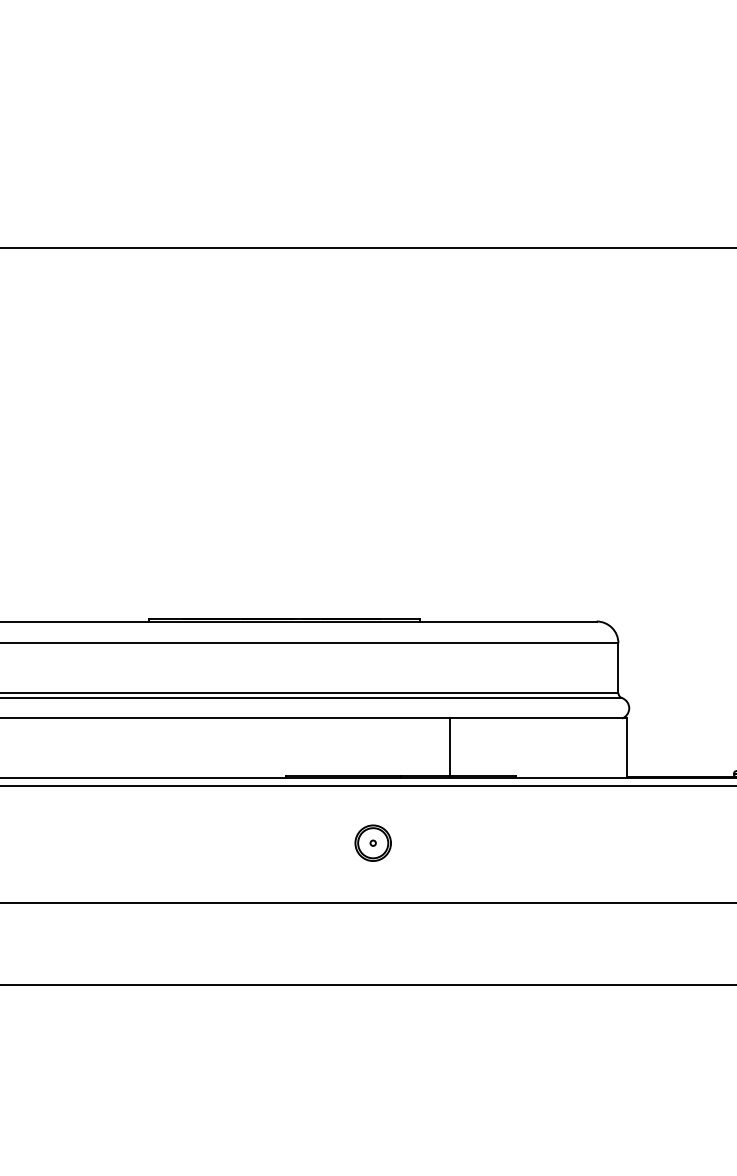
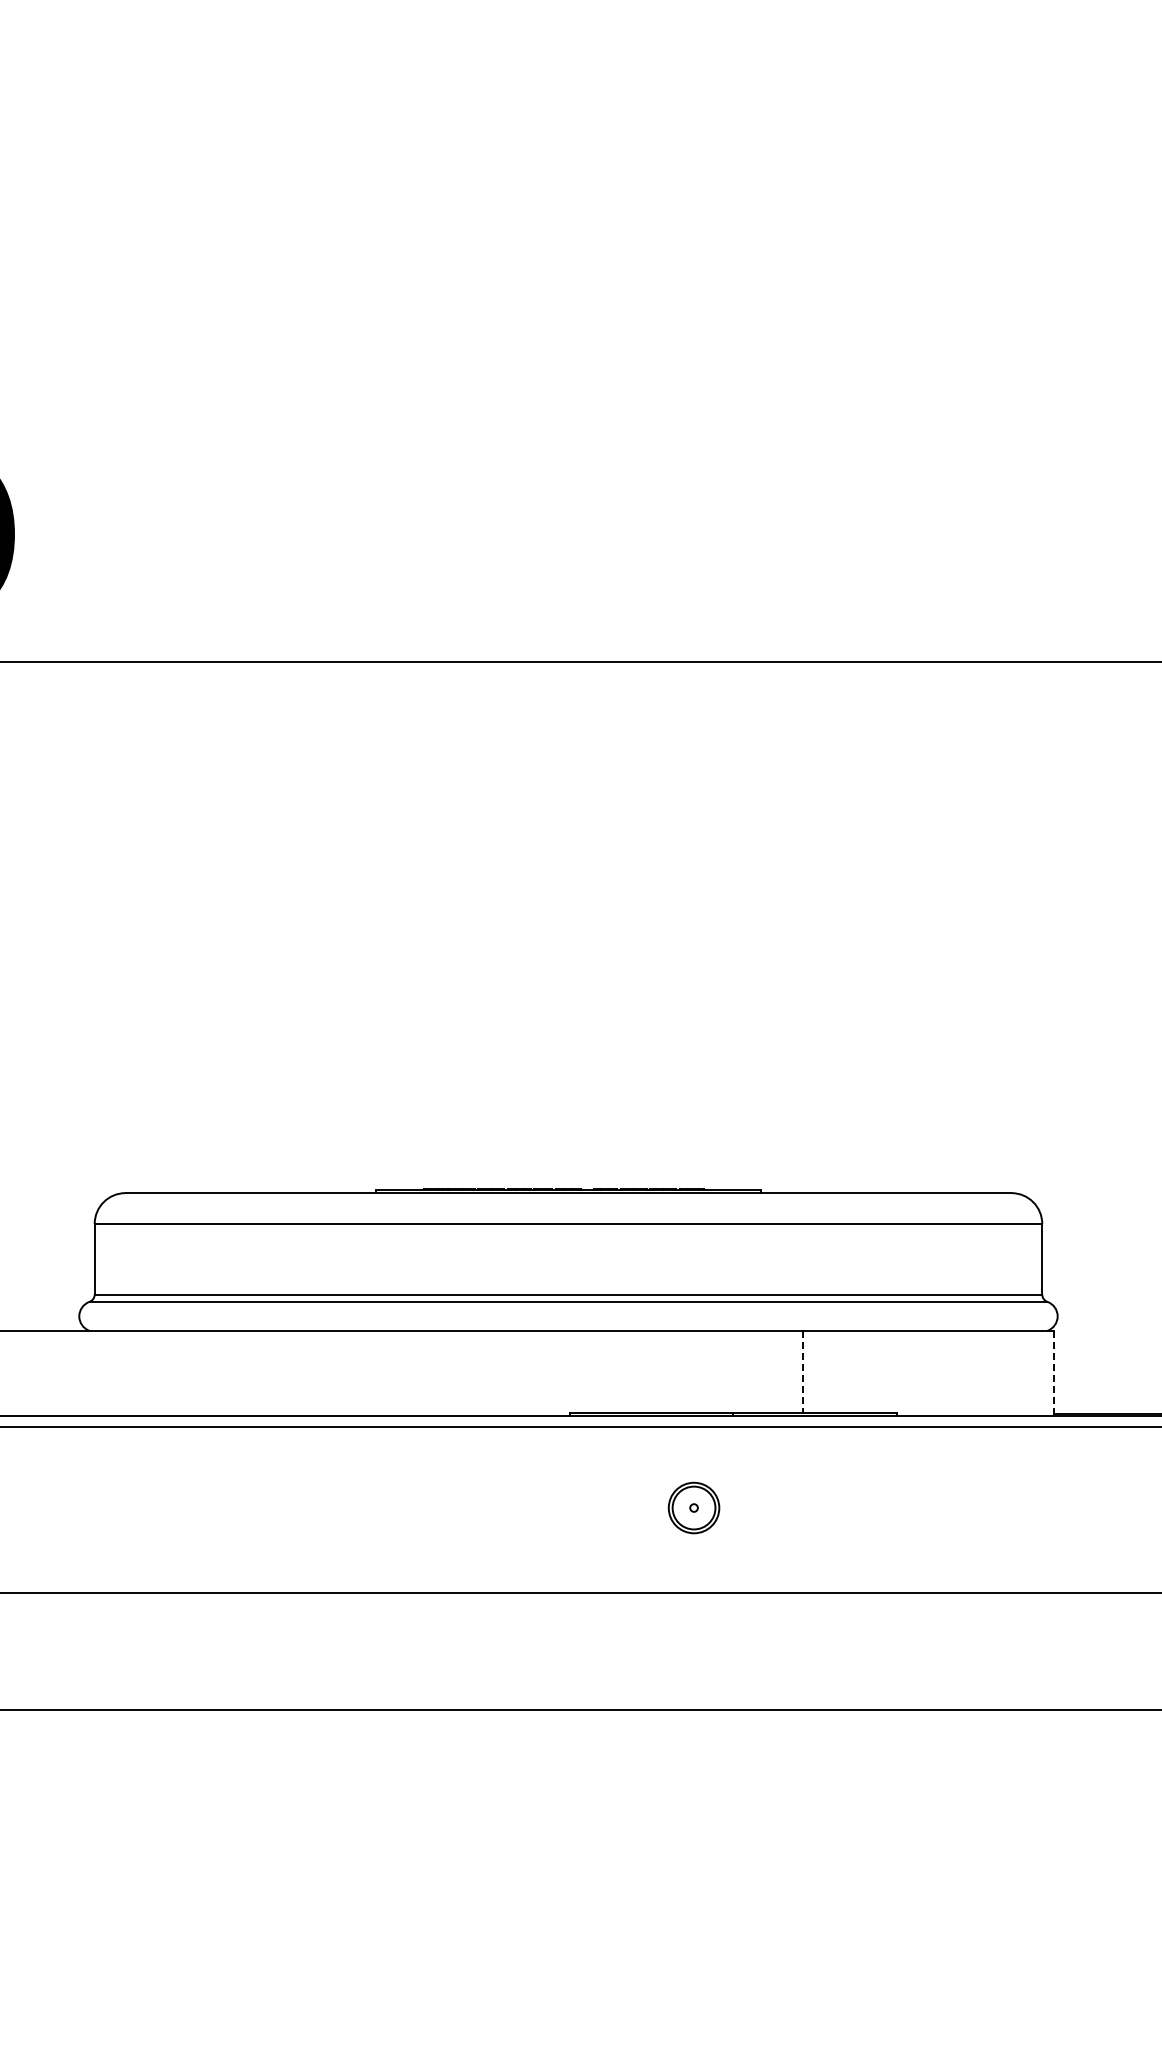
line: (450, 747) -> (803, 1371), solid -> dashed
line: (626, 748) -> (1053, 1373), solid -> dashed

